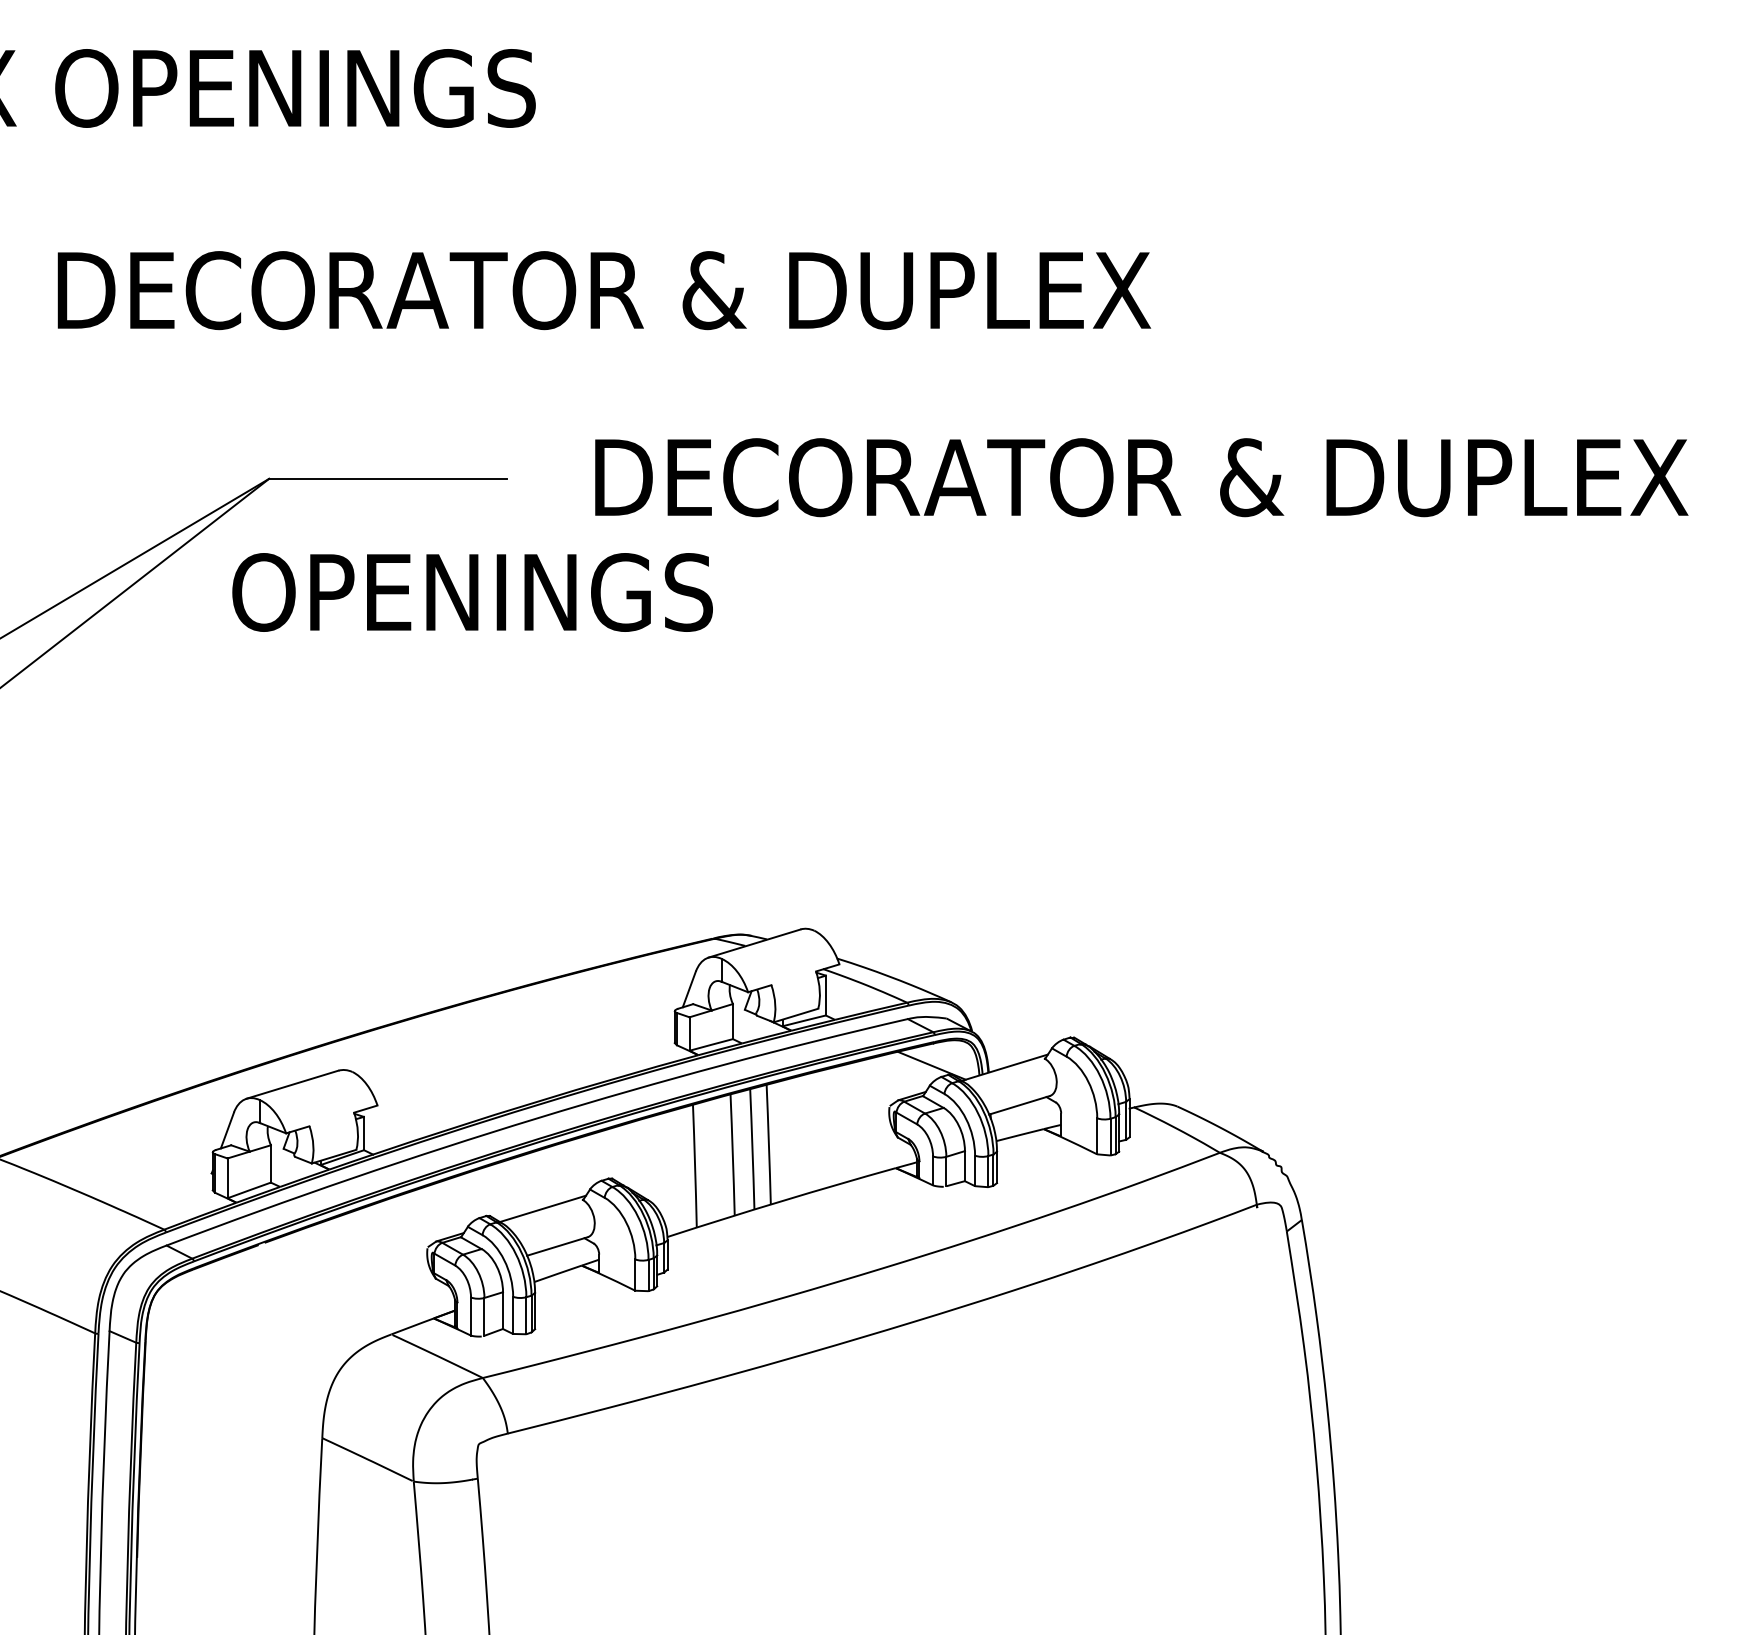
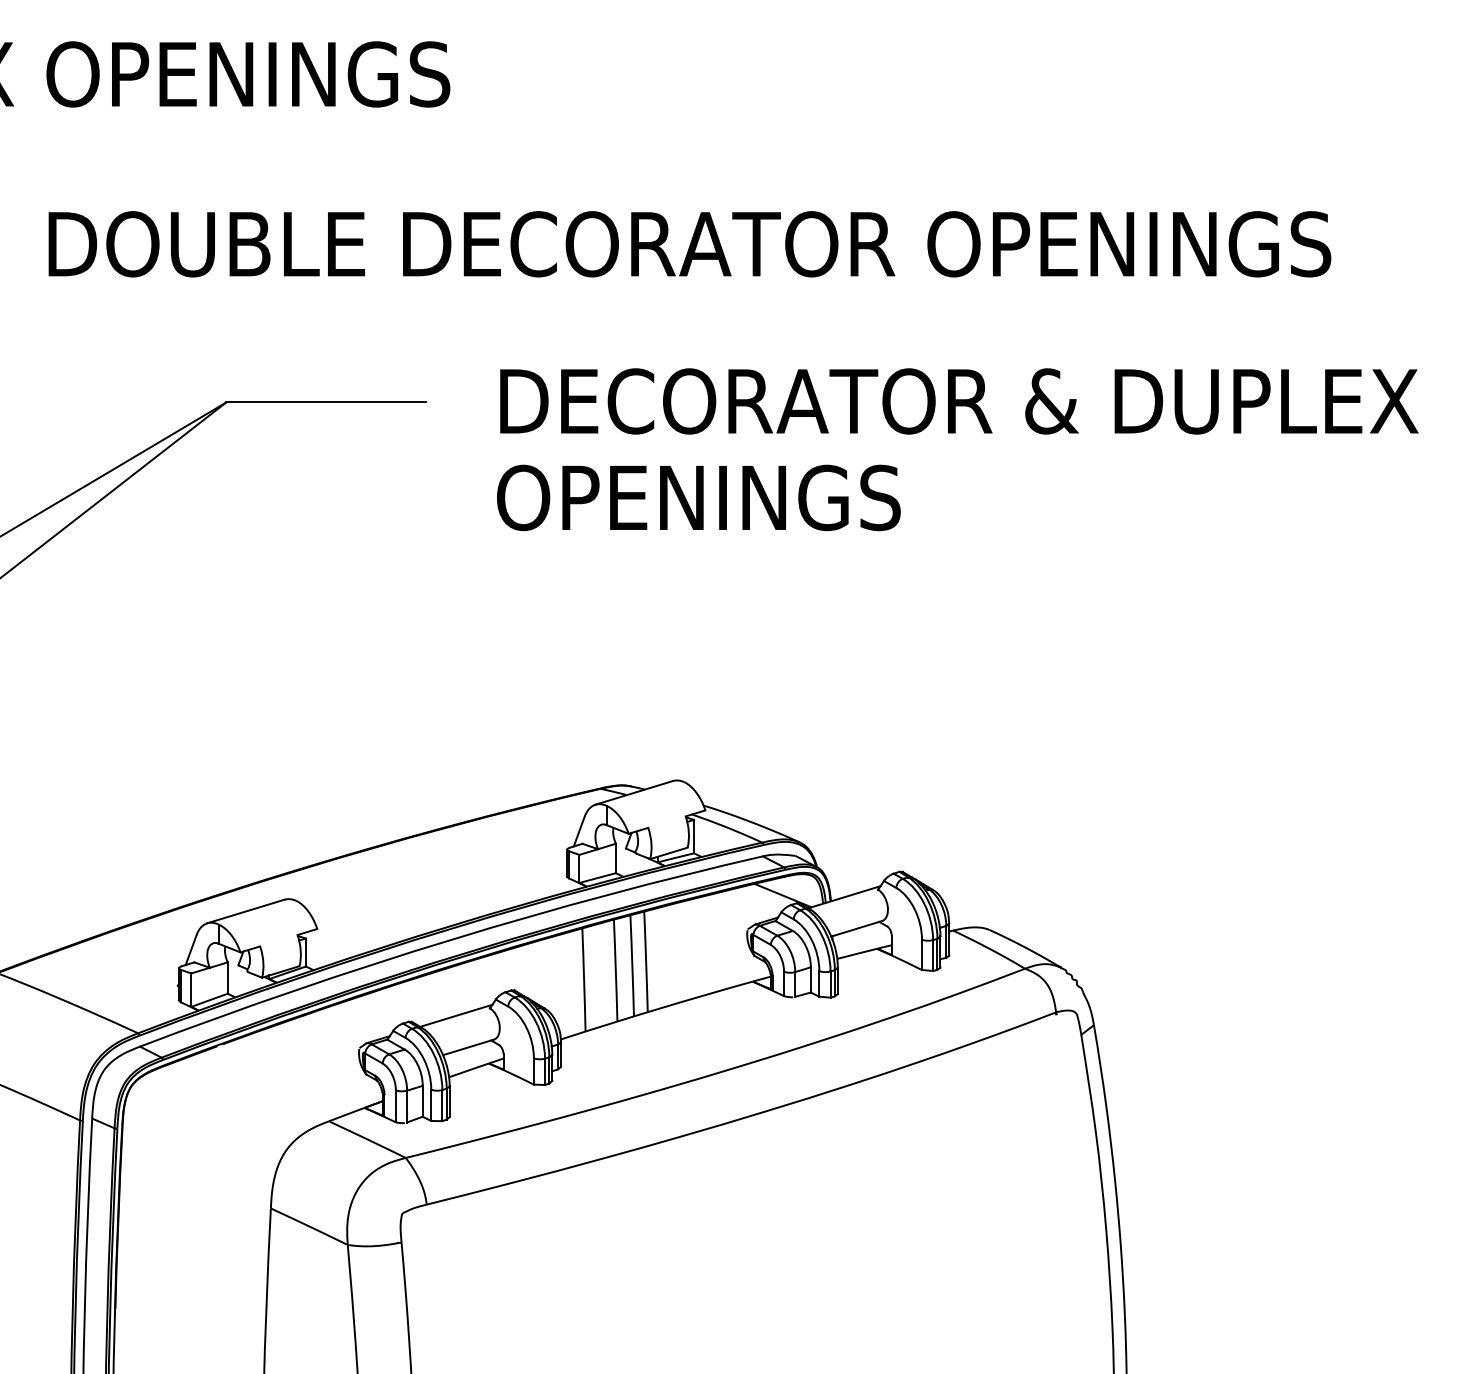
text: (855, 290) -> (718, 244), DECORATOR & DUPLEX -> DOUBLE DECORATOR OPENINGS
text: (472, 592) -> (698, 497), moved

